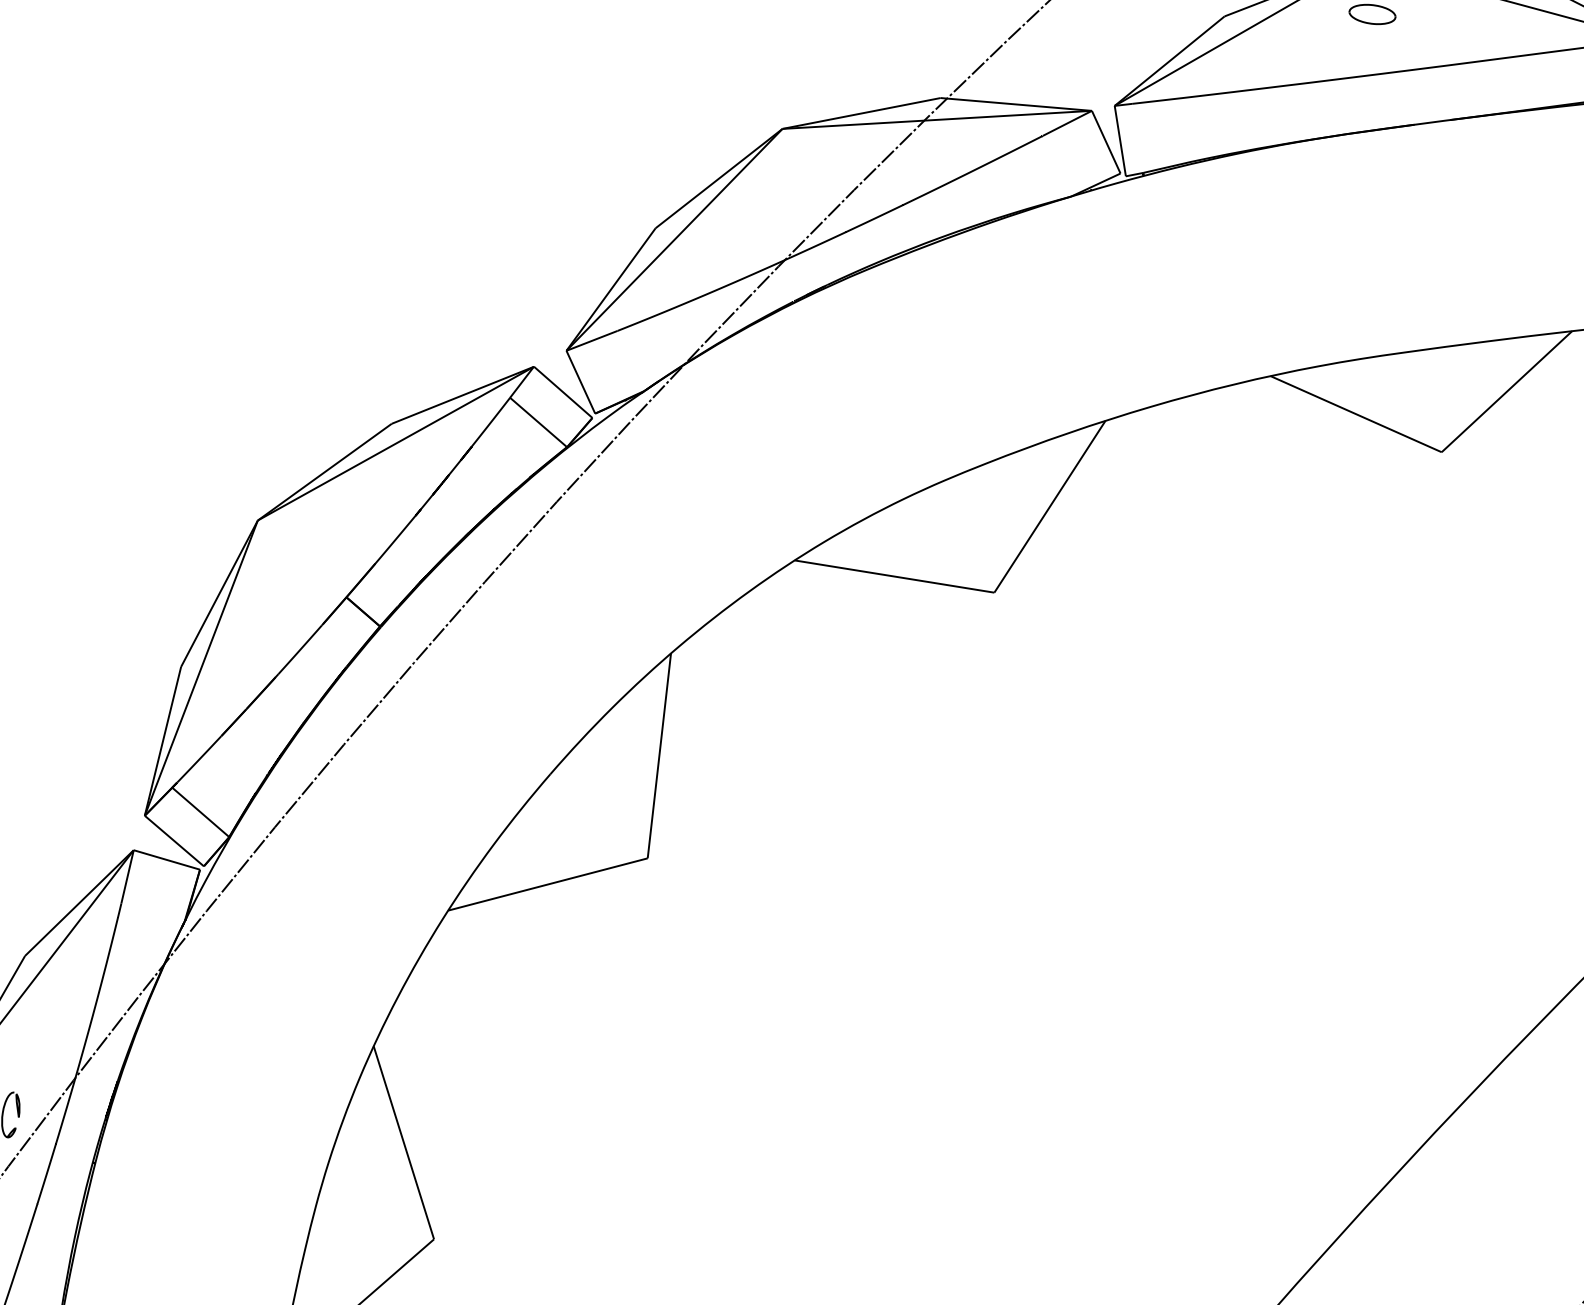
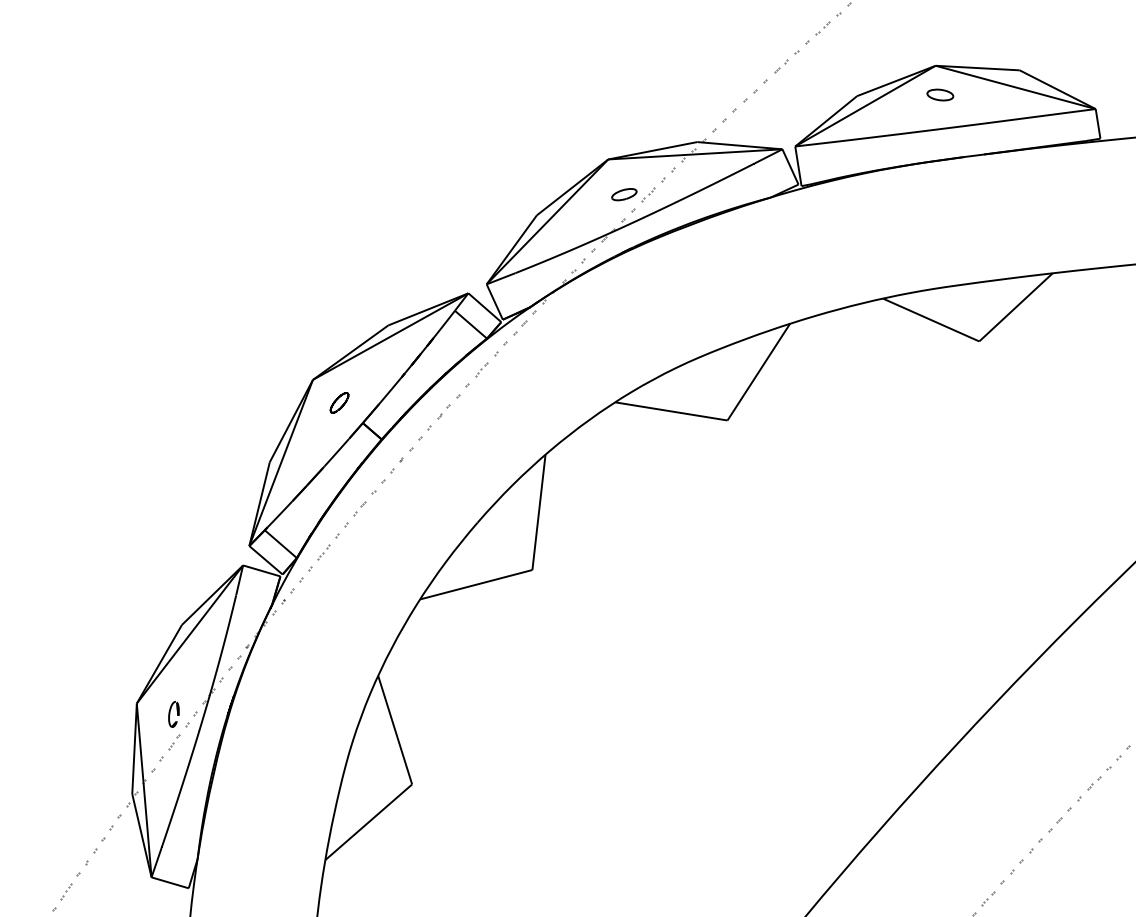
part: (811, 191) -> (624, 194), added
part: (304, 560) -> (339, 402), added

